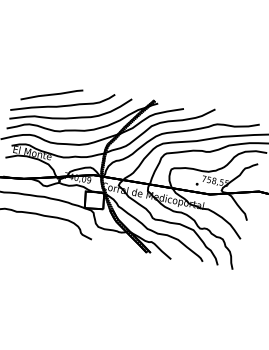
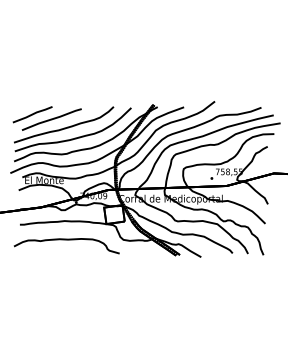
line: (33, 86) -> (32, 114), added

